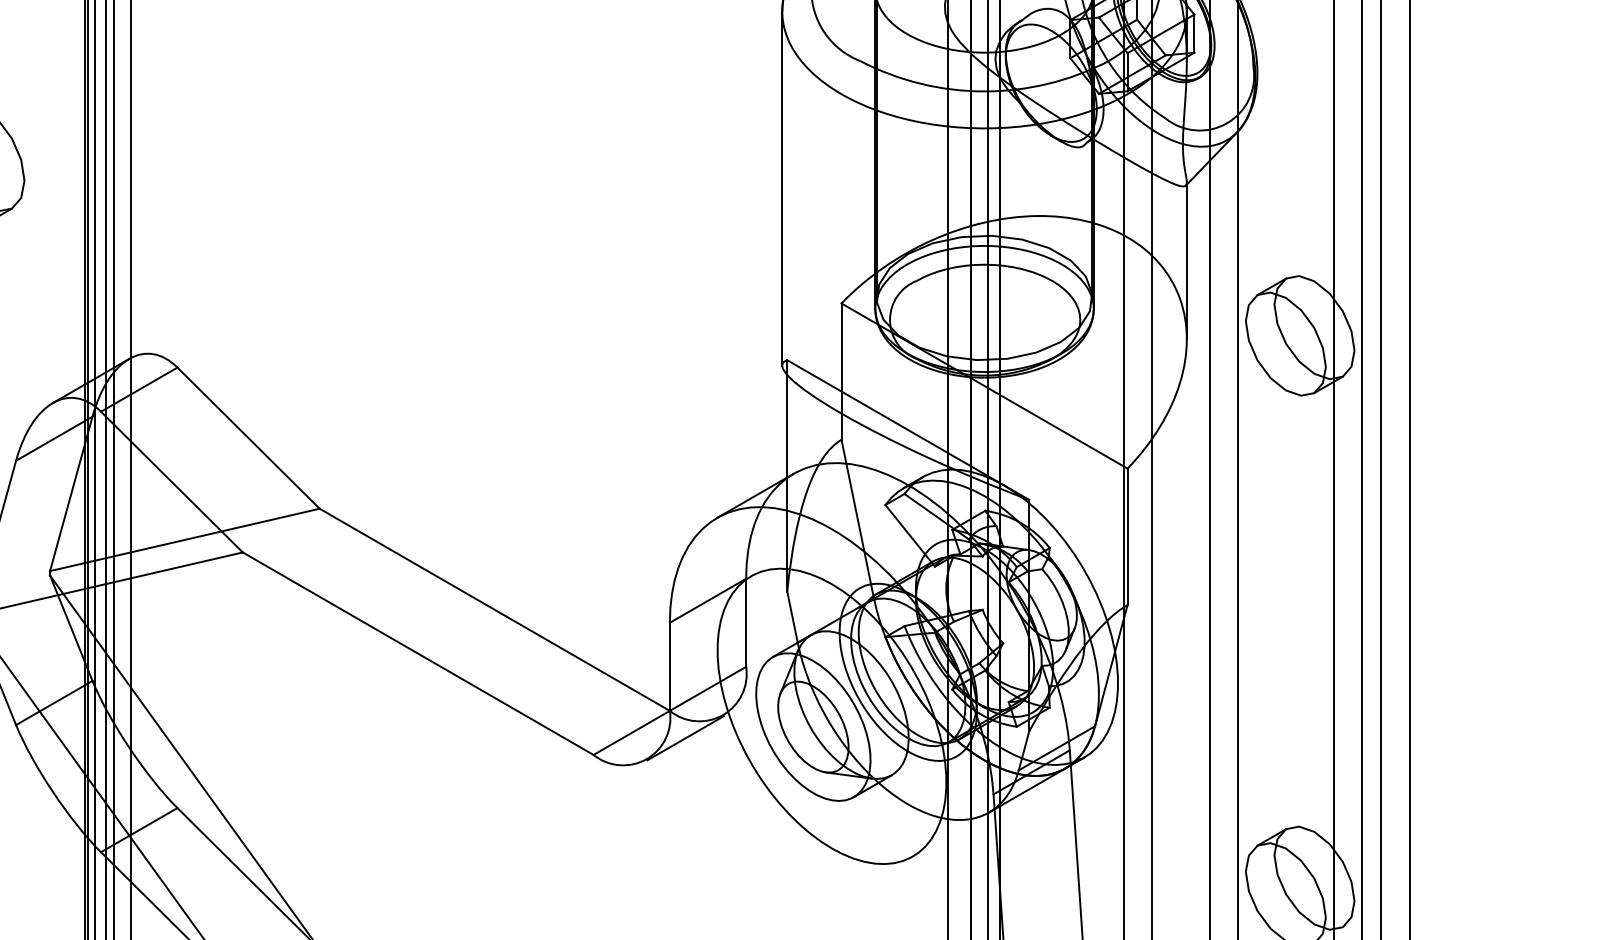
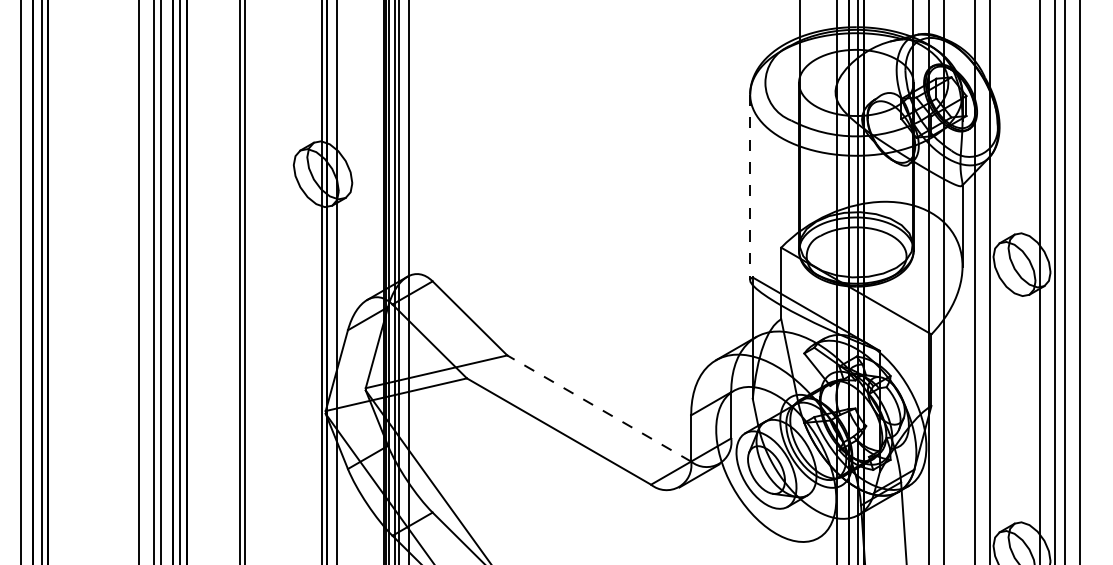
line: (782, 188) -> (750, 187), solid -> dashed
line: (493, 609) -> (598, 408), solid -> dashed

